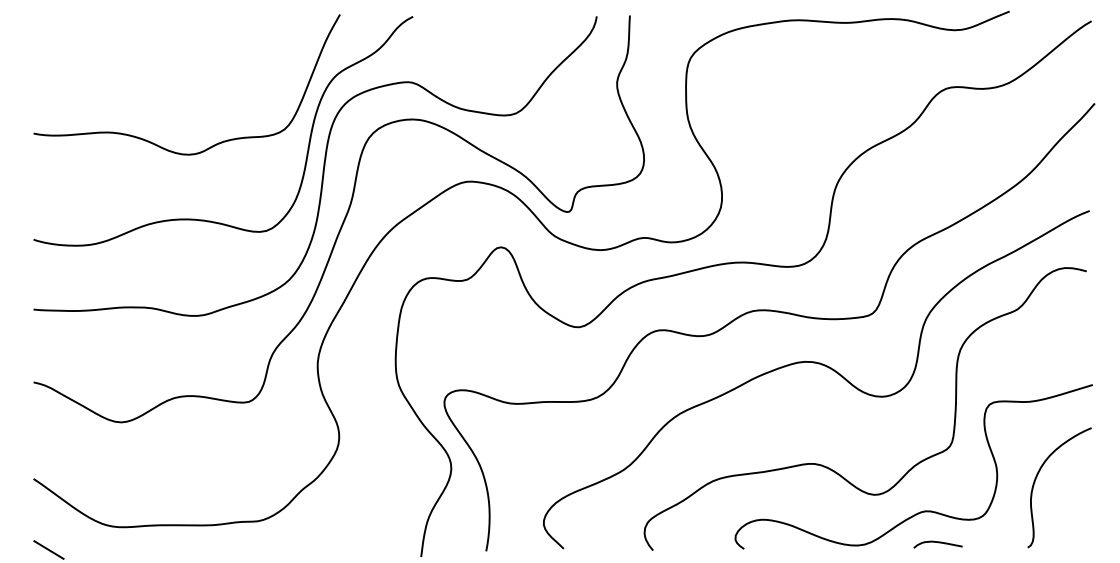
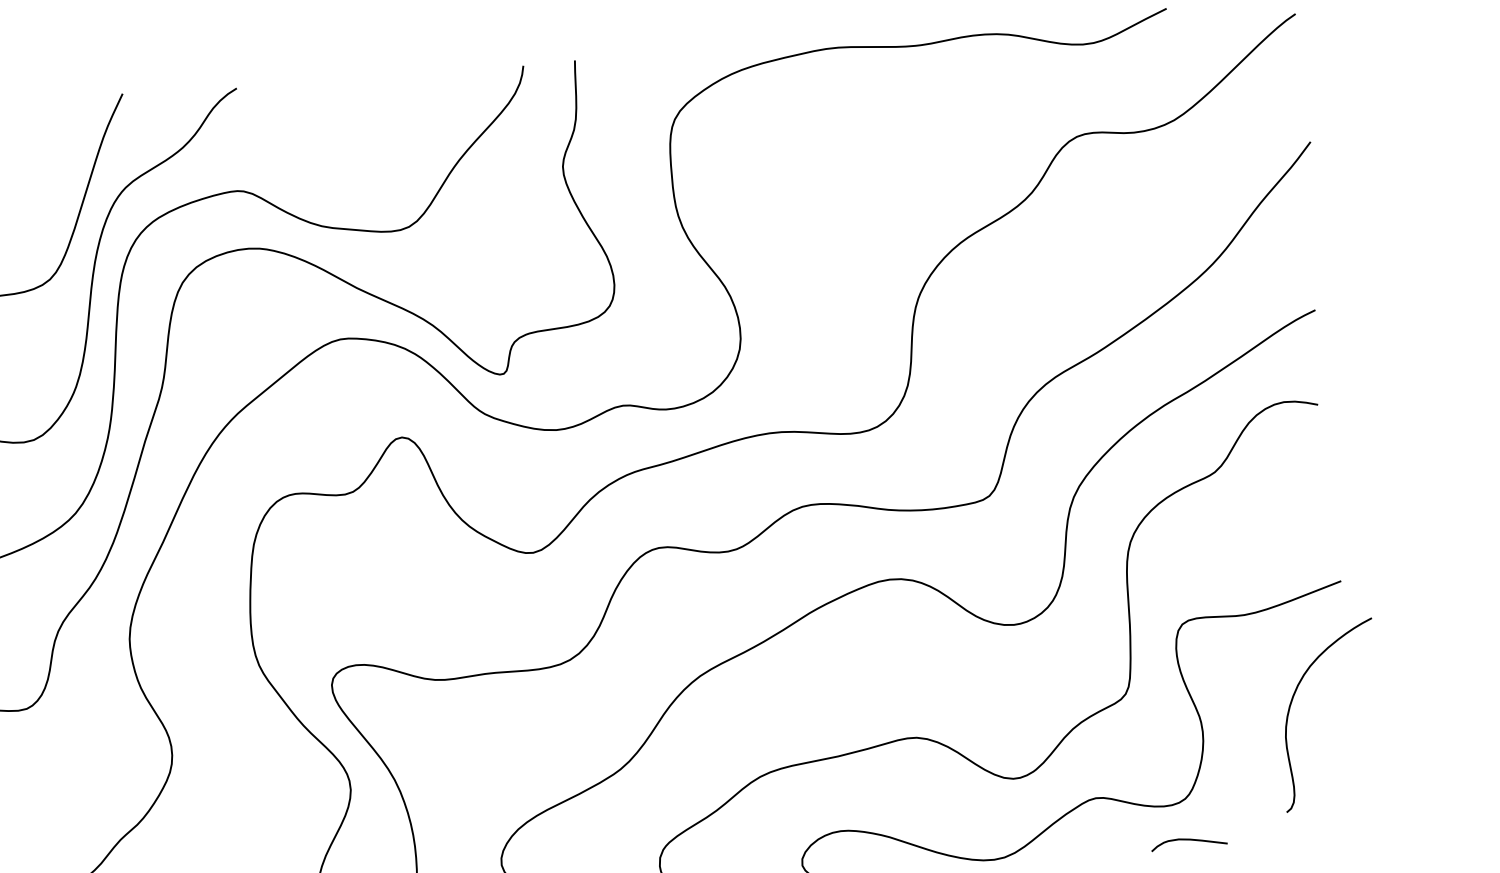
curve: (1037, 477) -> (1293, 701), moved
curve: (938, 543) -> (1189, 841), moved

